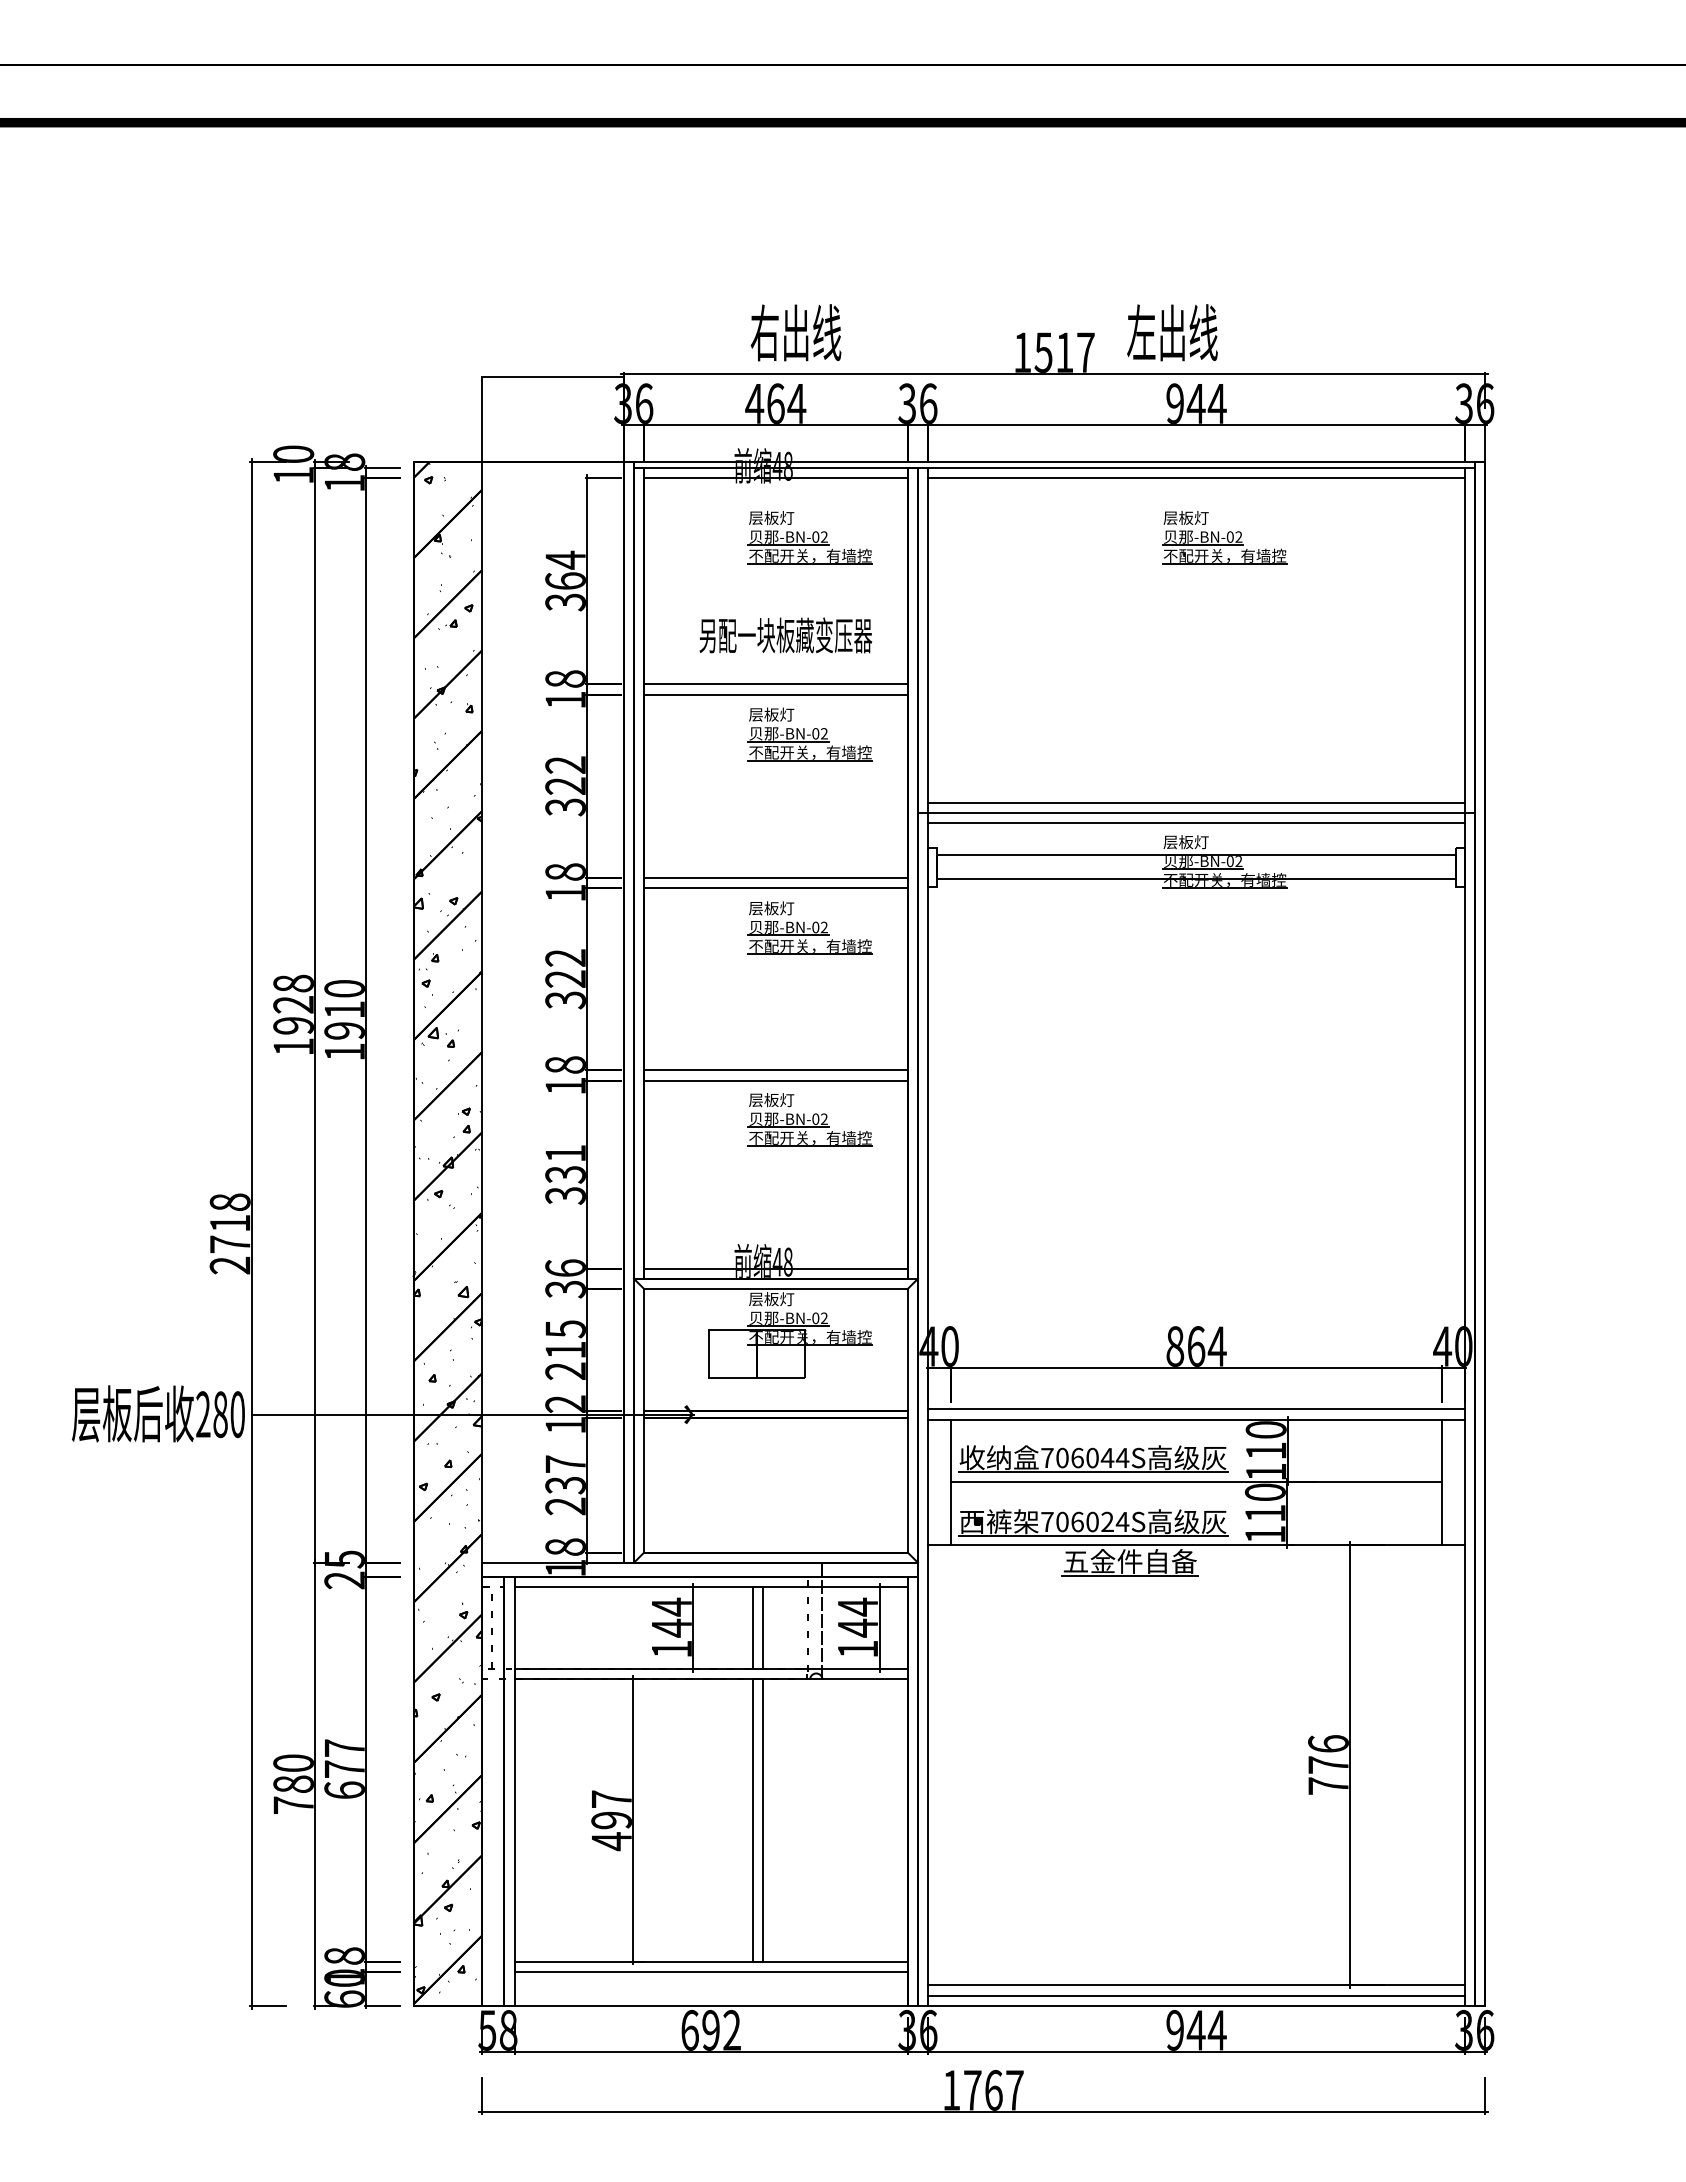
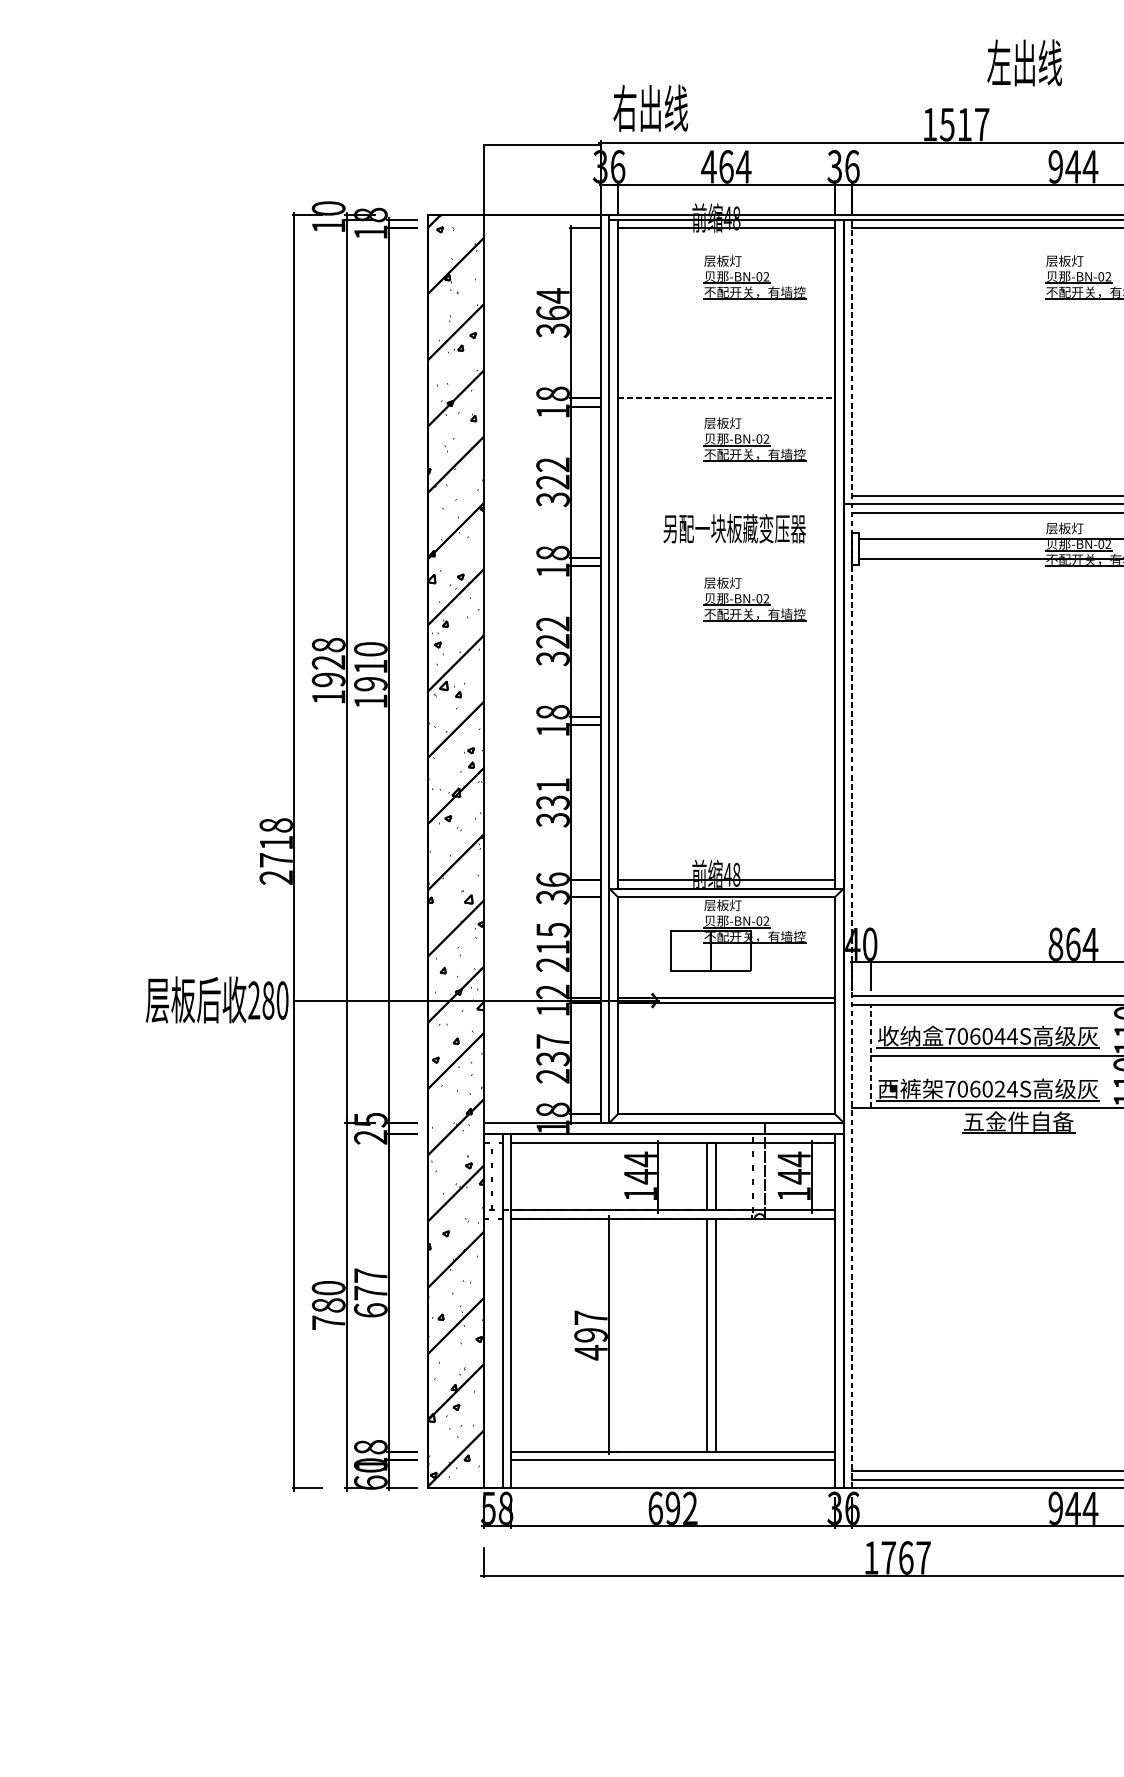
text: (795, 332) -> (650, 108), moved
text: (1172, 332) -> (1024, 62), moved
text: (785, 635) -> (734, 528), moved
line: (775, 684) -> (726, 398), solid -> dashed
line: (775, 694) -> (726, 406), removed
line: (775, 877) -> (726, 557), removed
line: (775, 887) -> (726, 565), removed
line: (775, 1070) -> (726, 716), removed
line: (775, 1080) -> (726, 724), removed
part: (809, 1119) -> (754, 757), removed
line: (928, 1236) -> (852, 853), solid -> dashed
line: (951, 1481) -> (871, 1055), solid -> dashed

